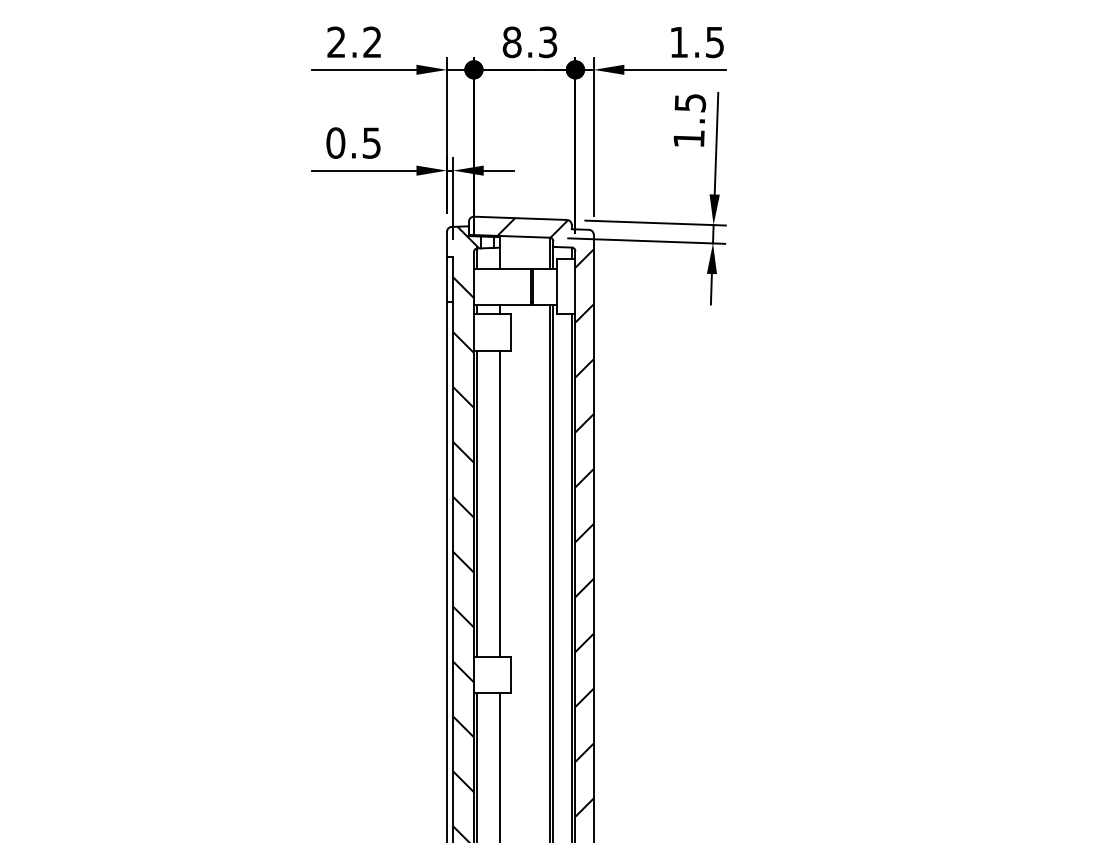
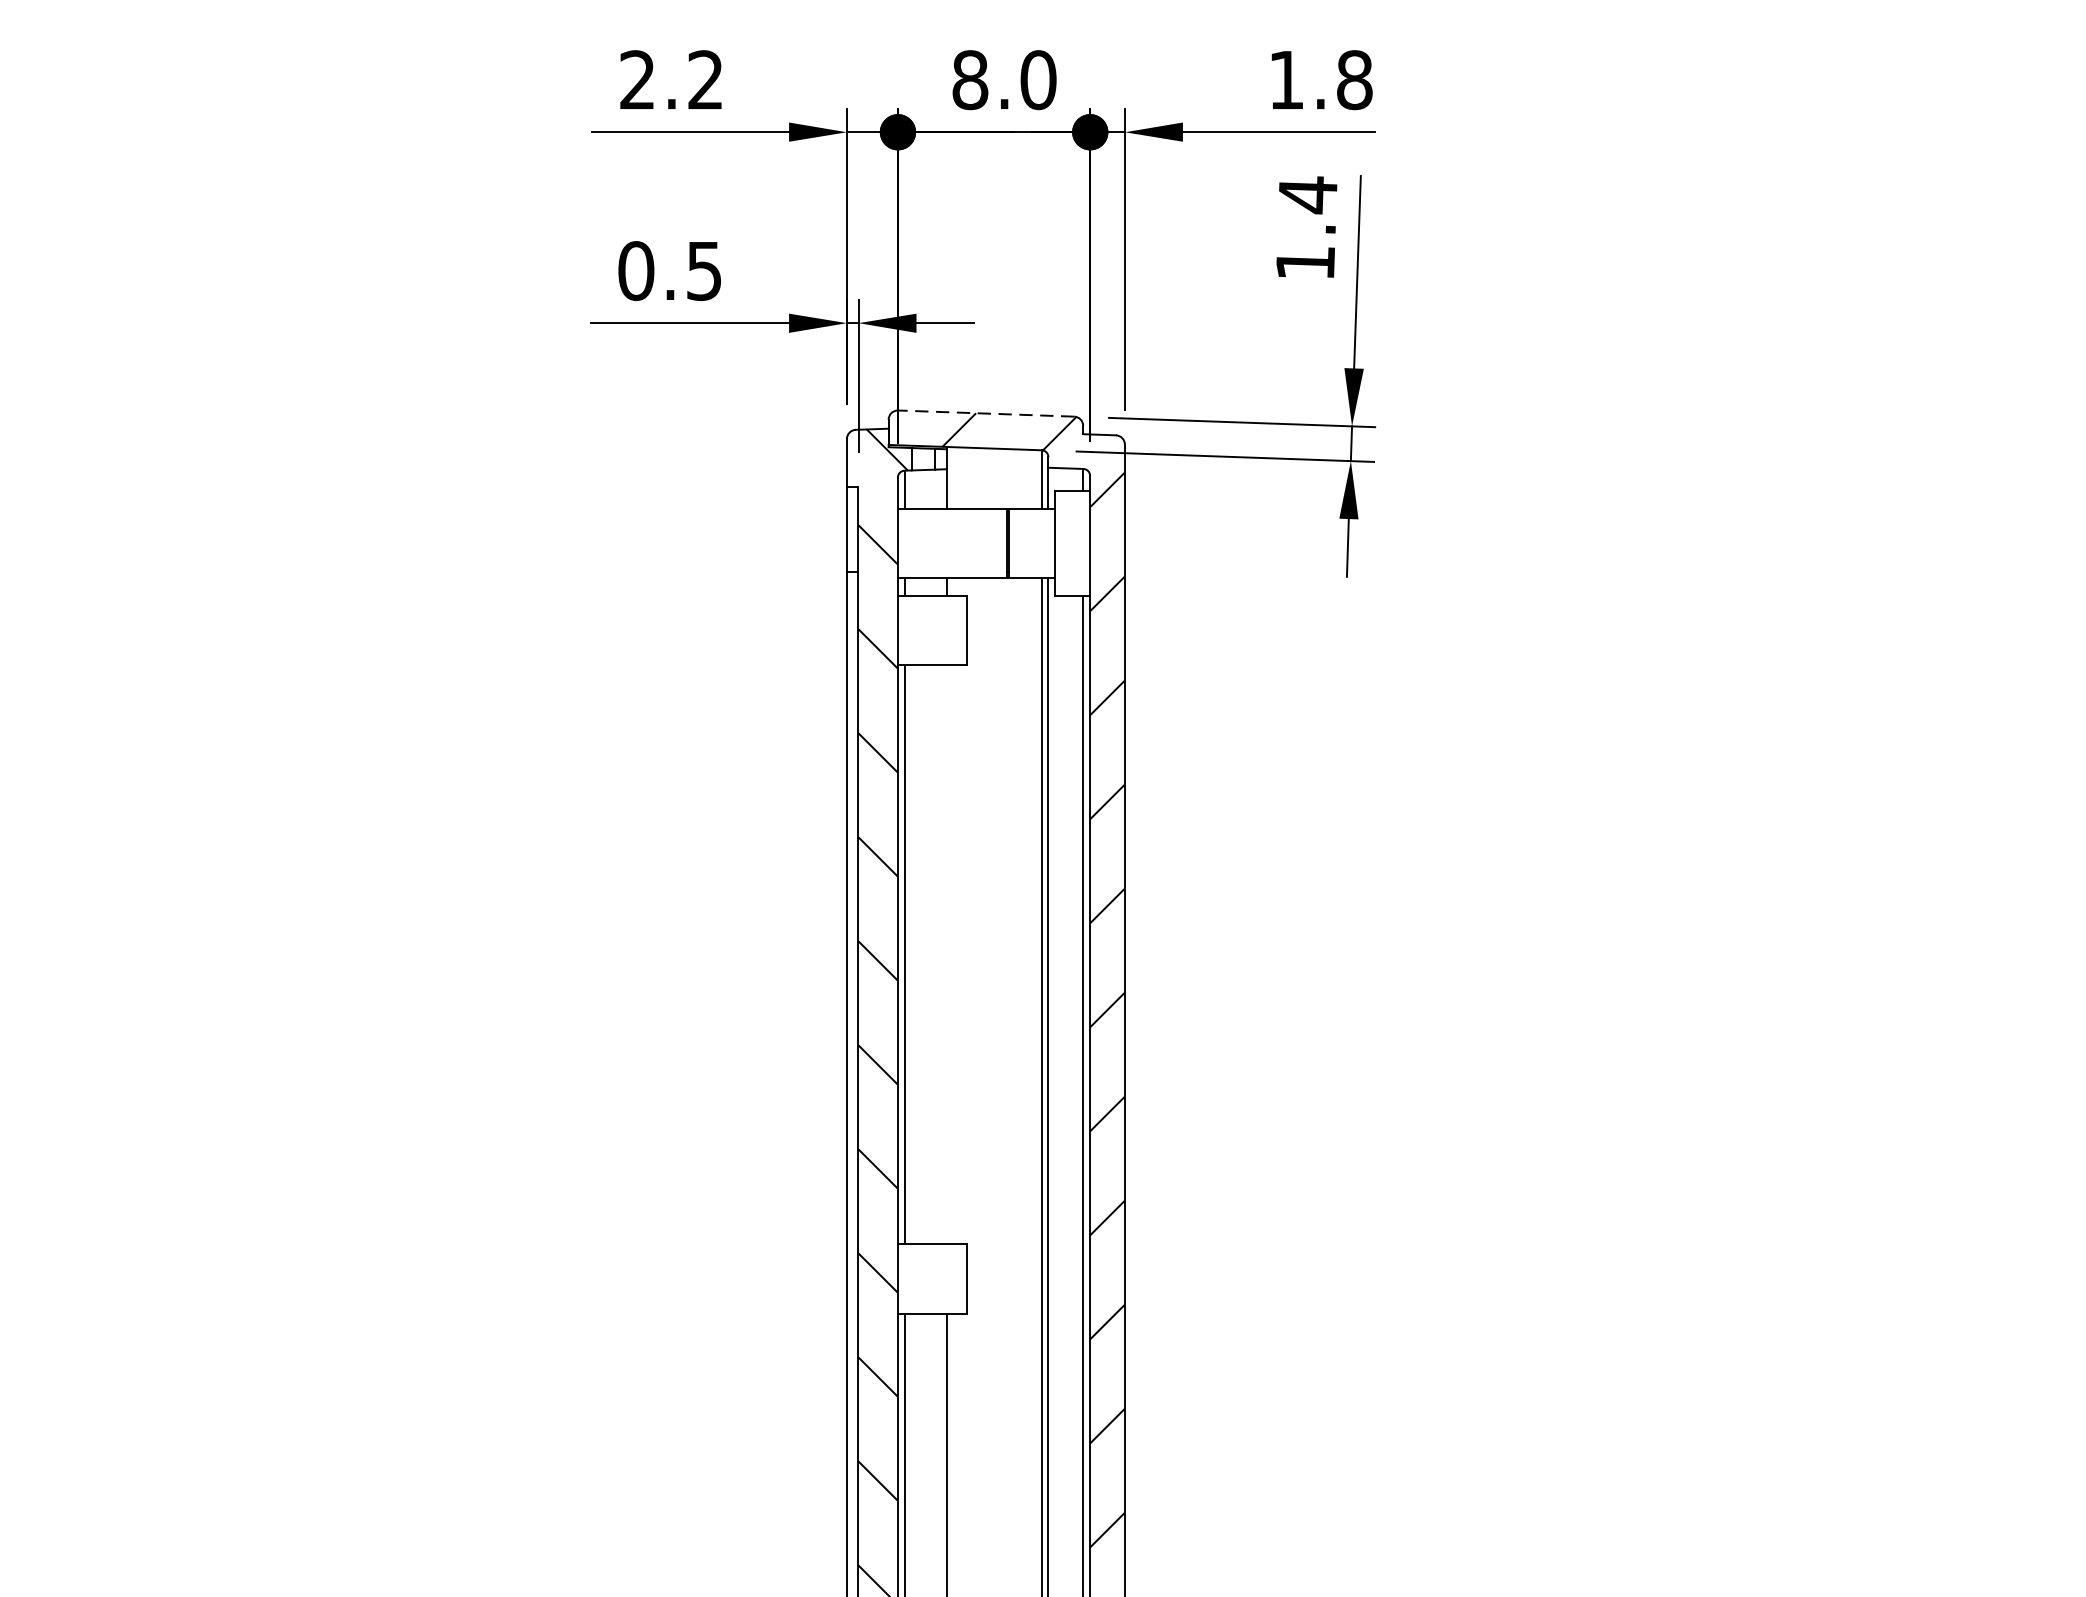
text: (547, 42) -> (1037, 80), 8.3 -> 8.0
text: (714, 42) -> (1353, 80), 1.5 -> 1.8
text: (690, 103) -> (1308, 195), 1.5 -> 1.4
line: (520, 218) -> (986, 413), solid -> dashed
line: (499, 503) -> (946, 953), removed

